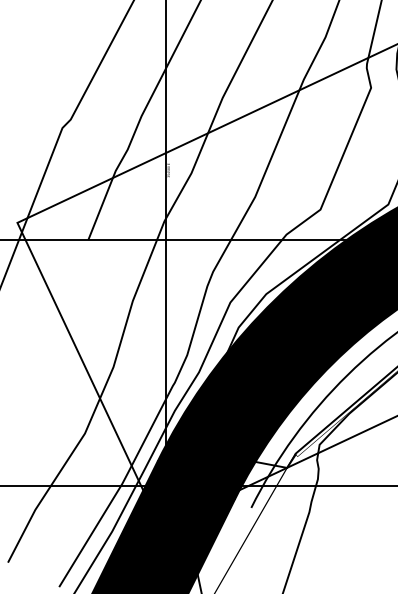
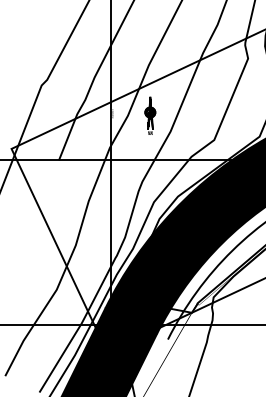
part: (225, 172) -> (150, 115), added

